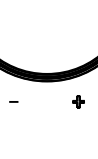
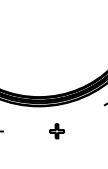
part: (78, 101) -> (56, 130), moved

